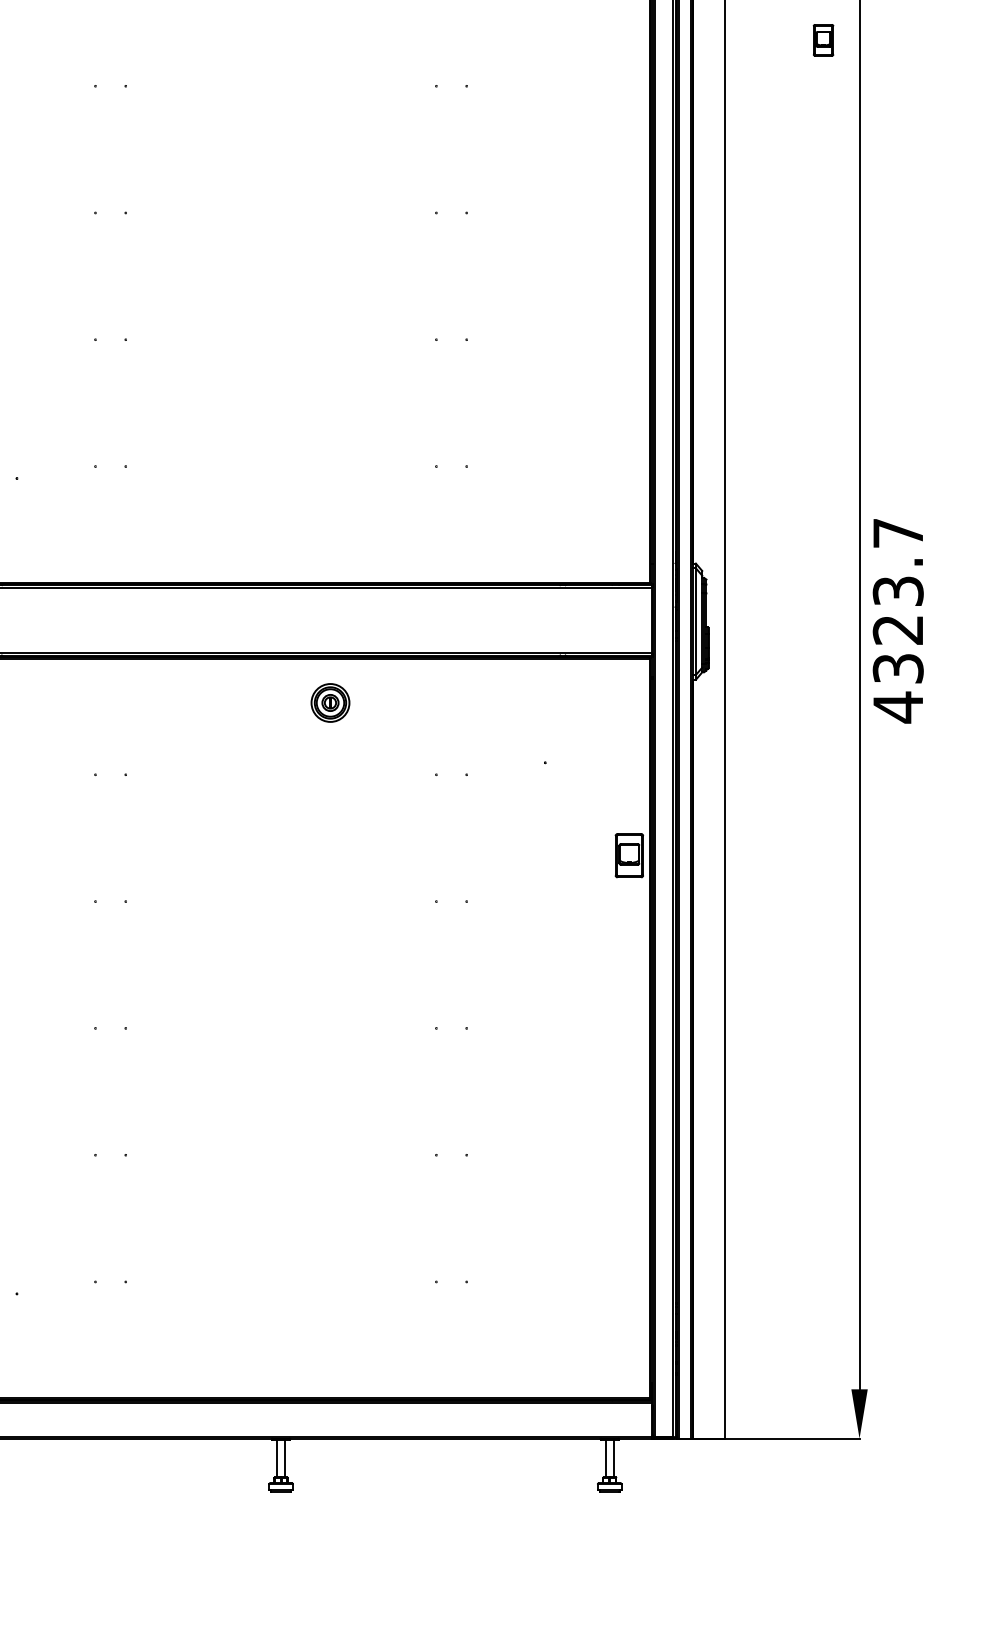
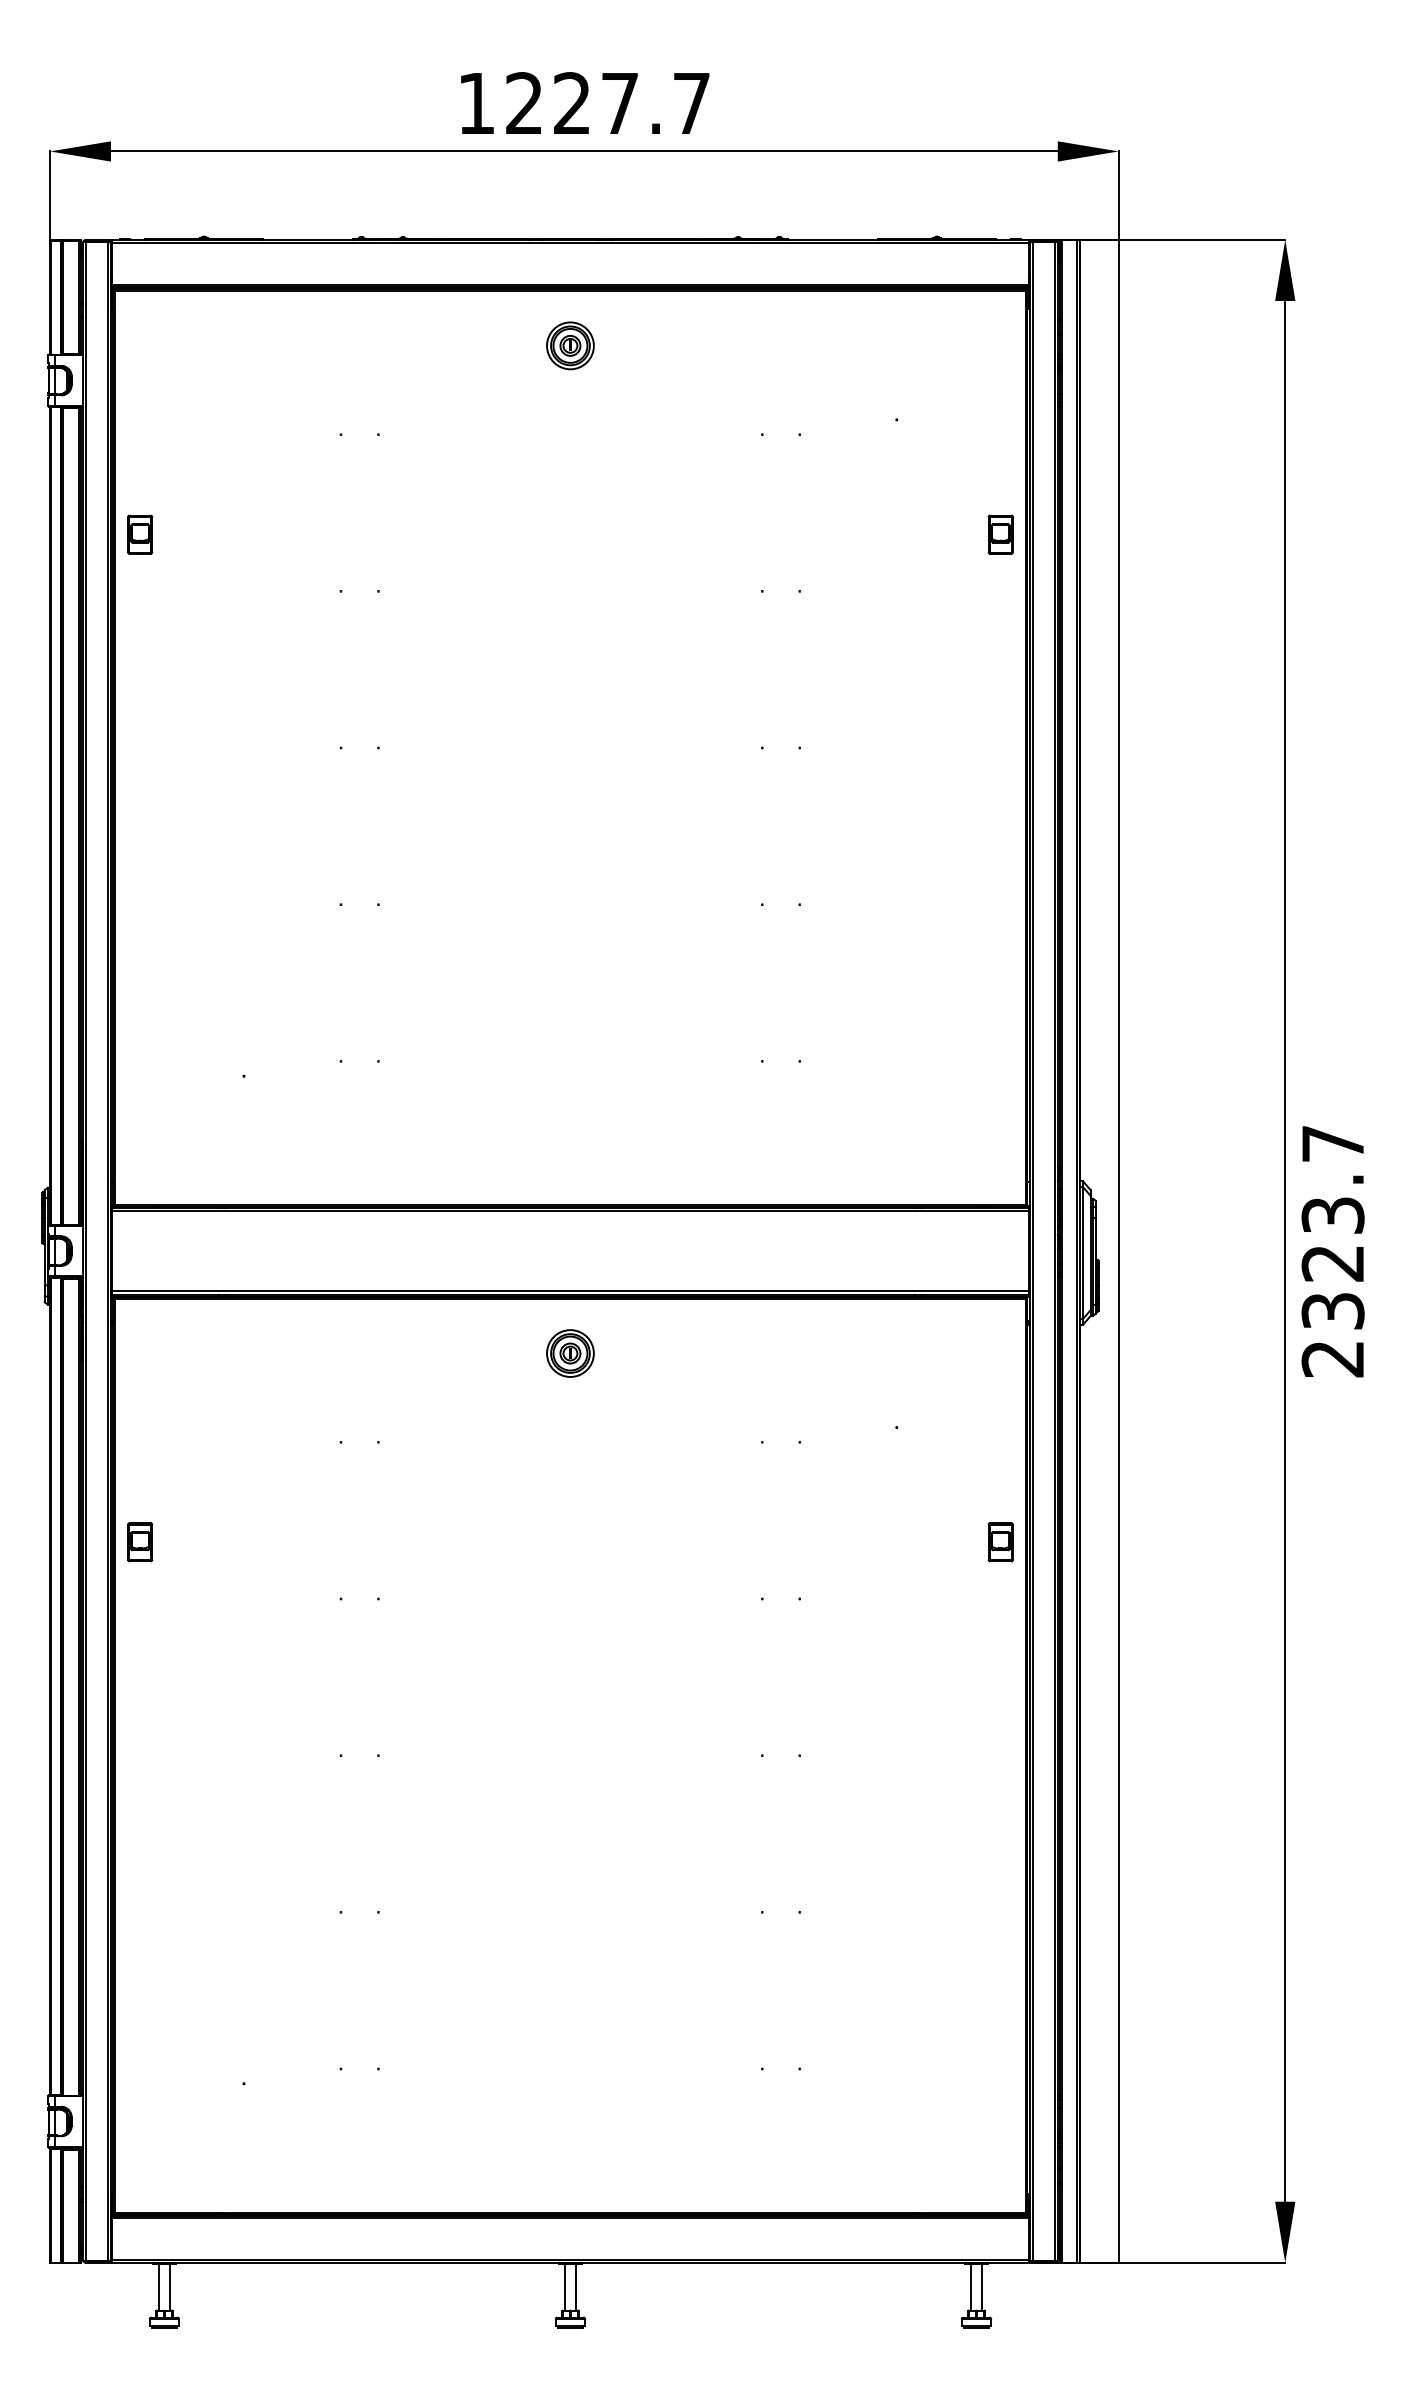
part: (823, 40) -> (1000, 534), moved
part: (330, 702) -> (570, 1353), moved
text: (897, 707) -> (1332, 1359), 4323.7 -> 2323.7
part: (629, 855) -> (1000, 1542), size x0.71

